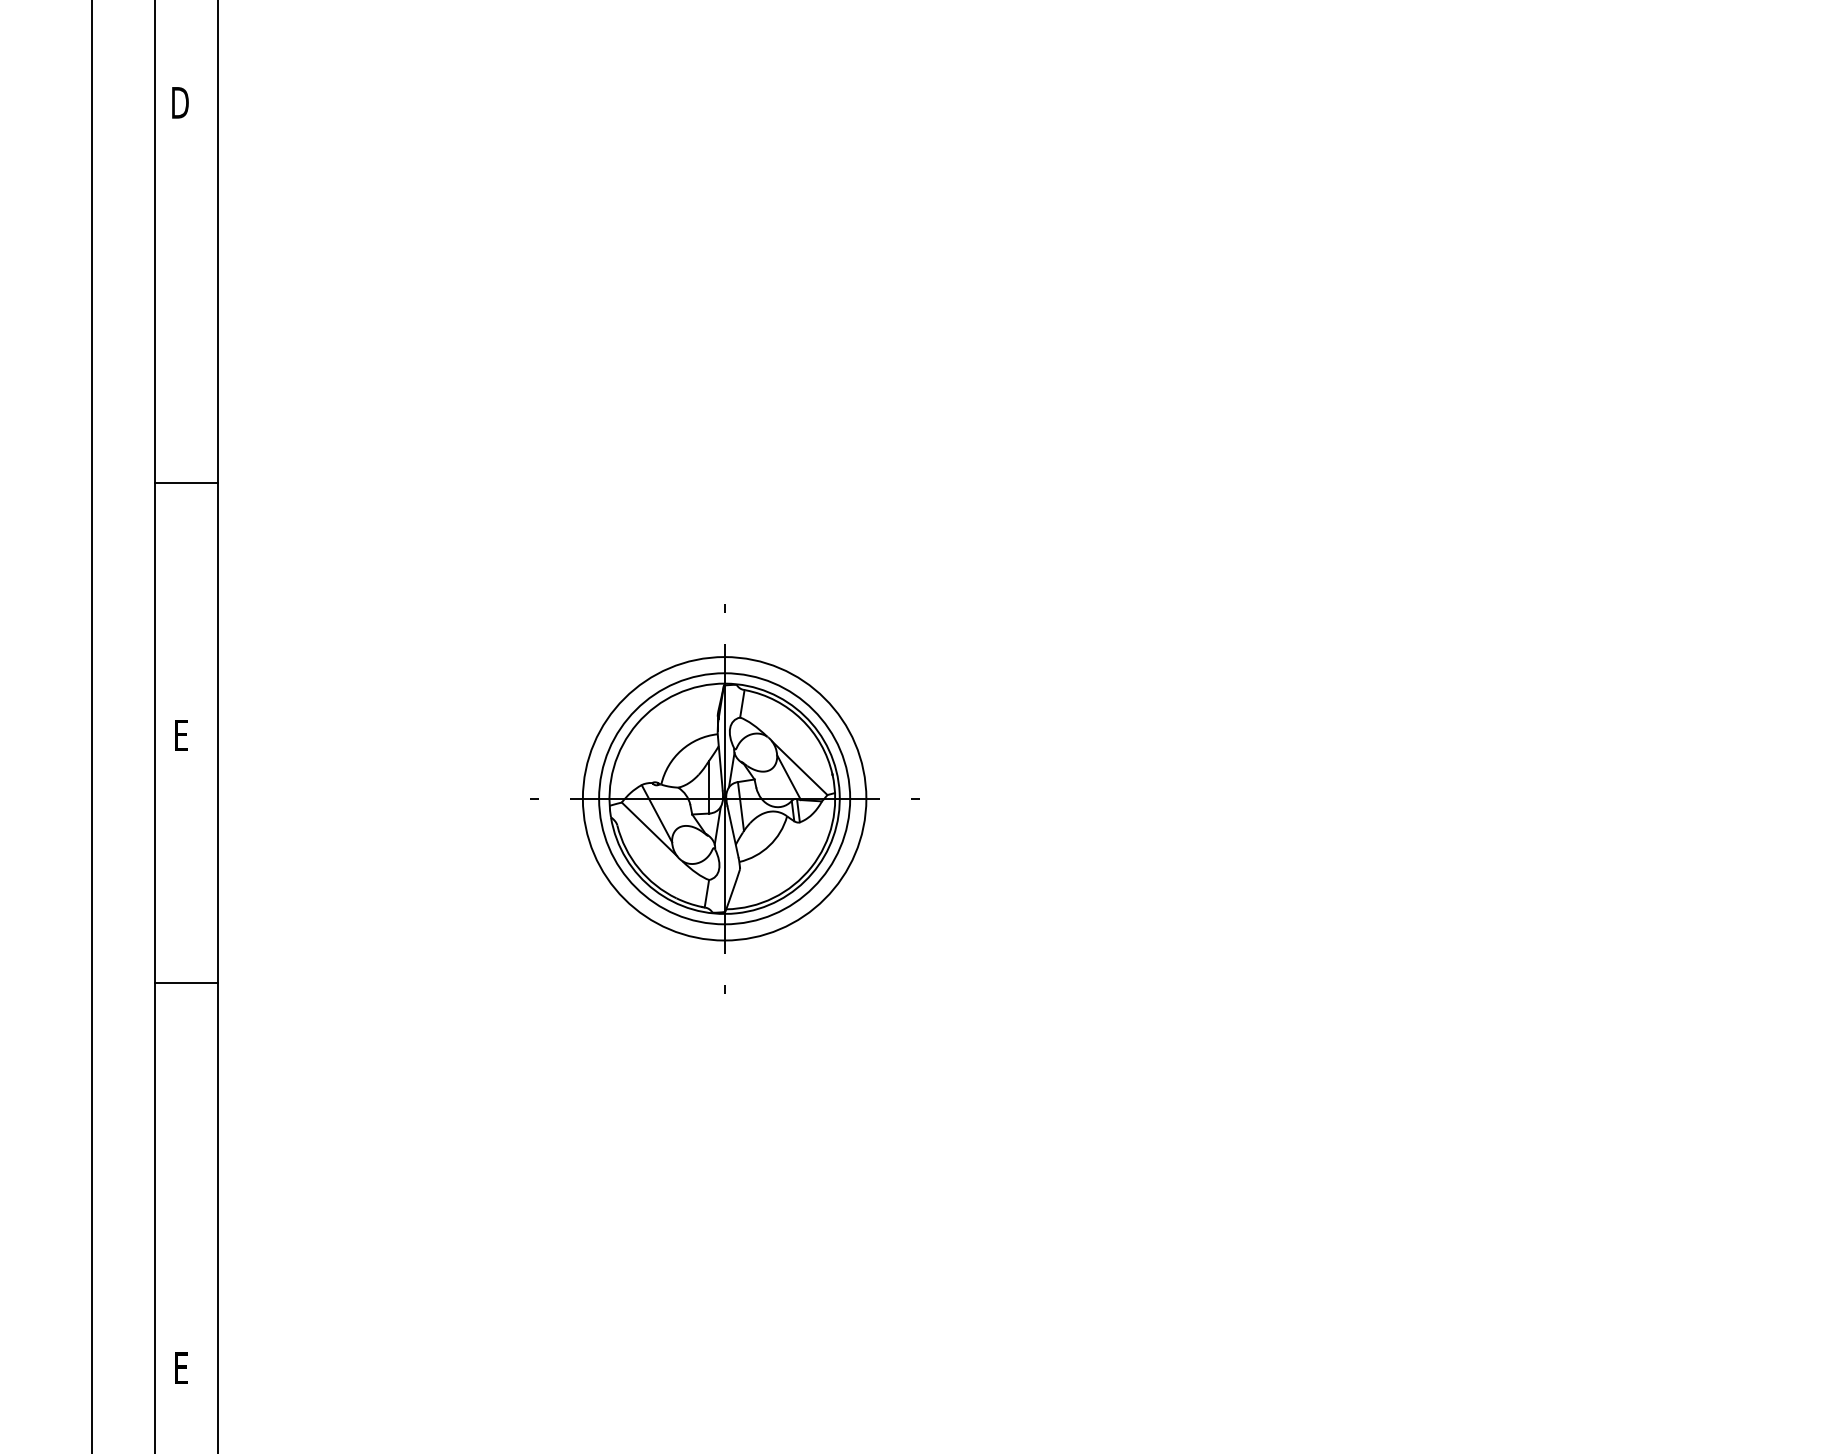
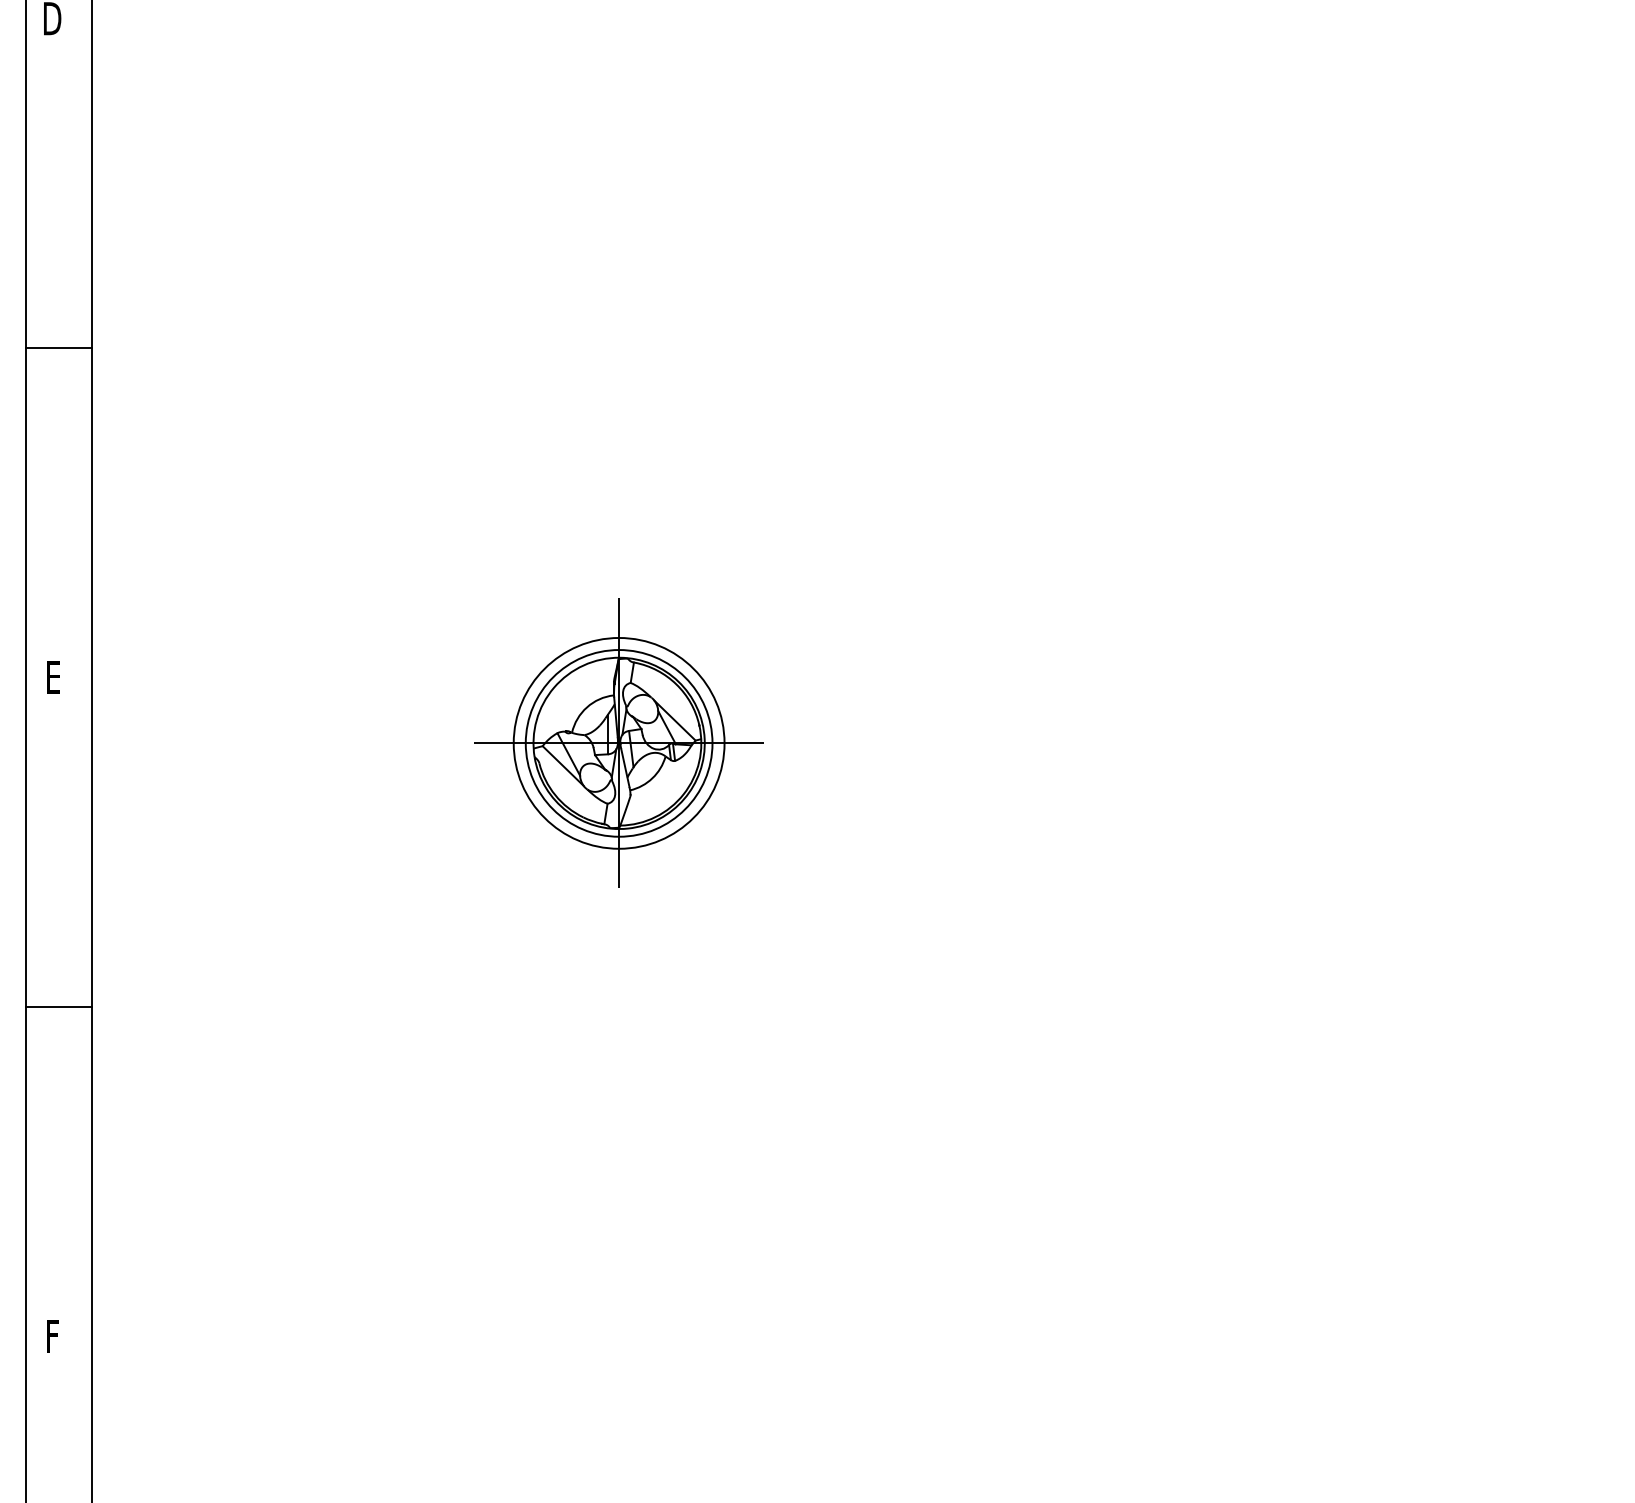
line: (186, 483) -> (58, 348), moved
part: (724, 798) -> (619, 743), size x0.71
line: (186, 982) -> (58, 1006), moved
text: (182, 1367) -> (54, 1335), E -> F

